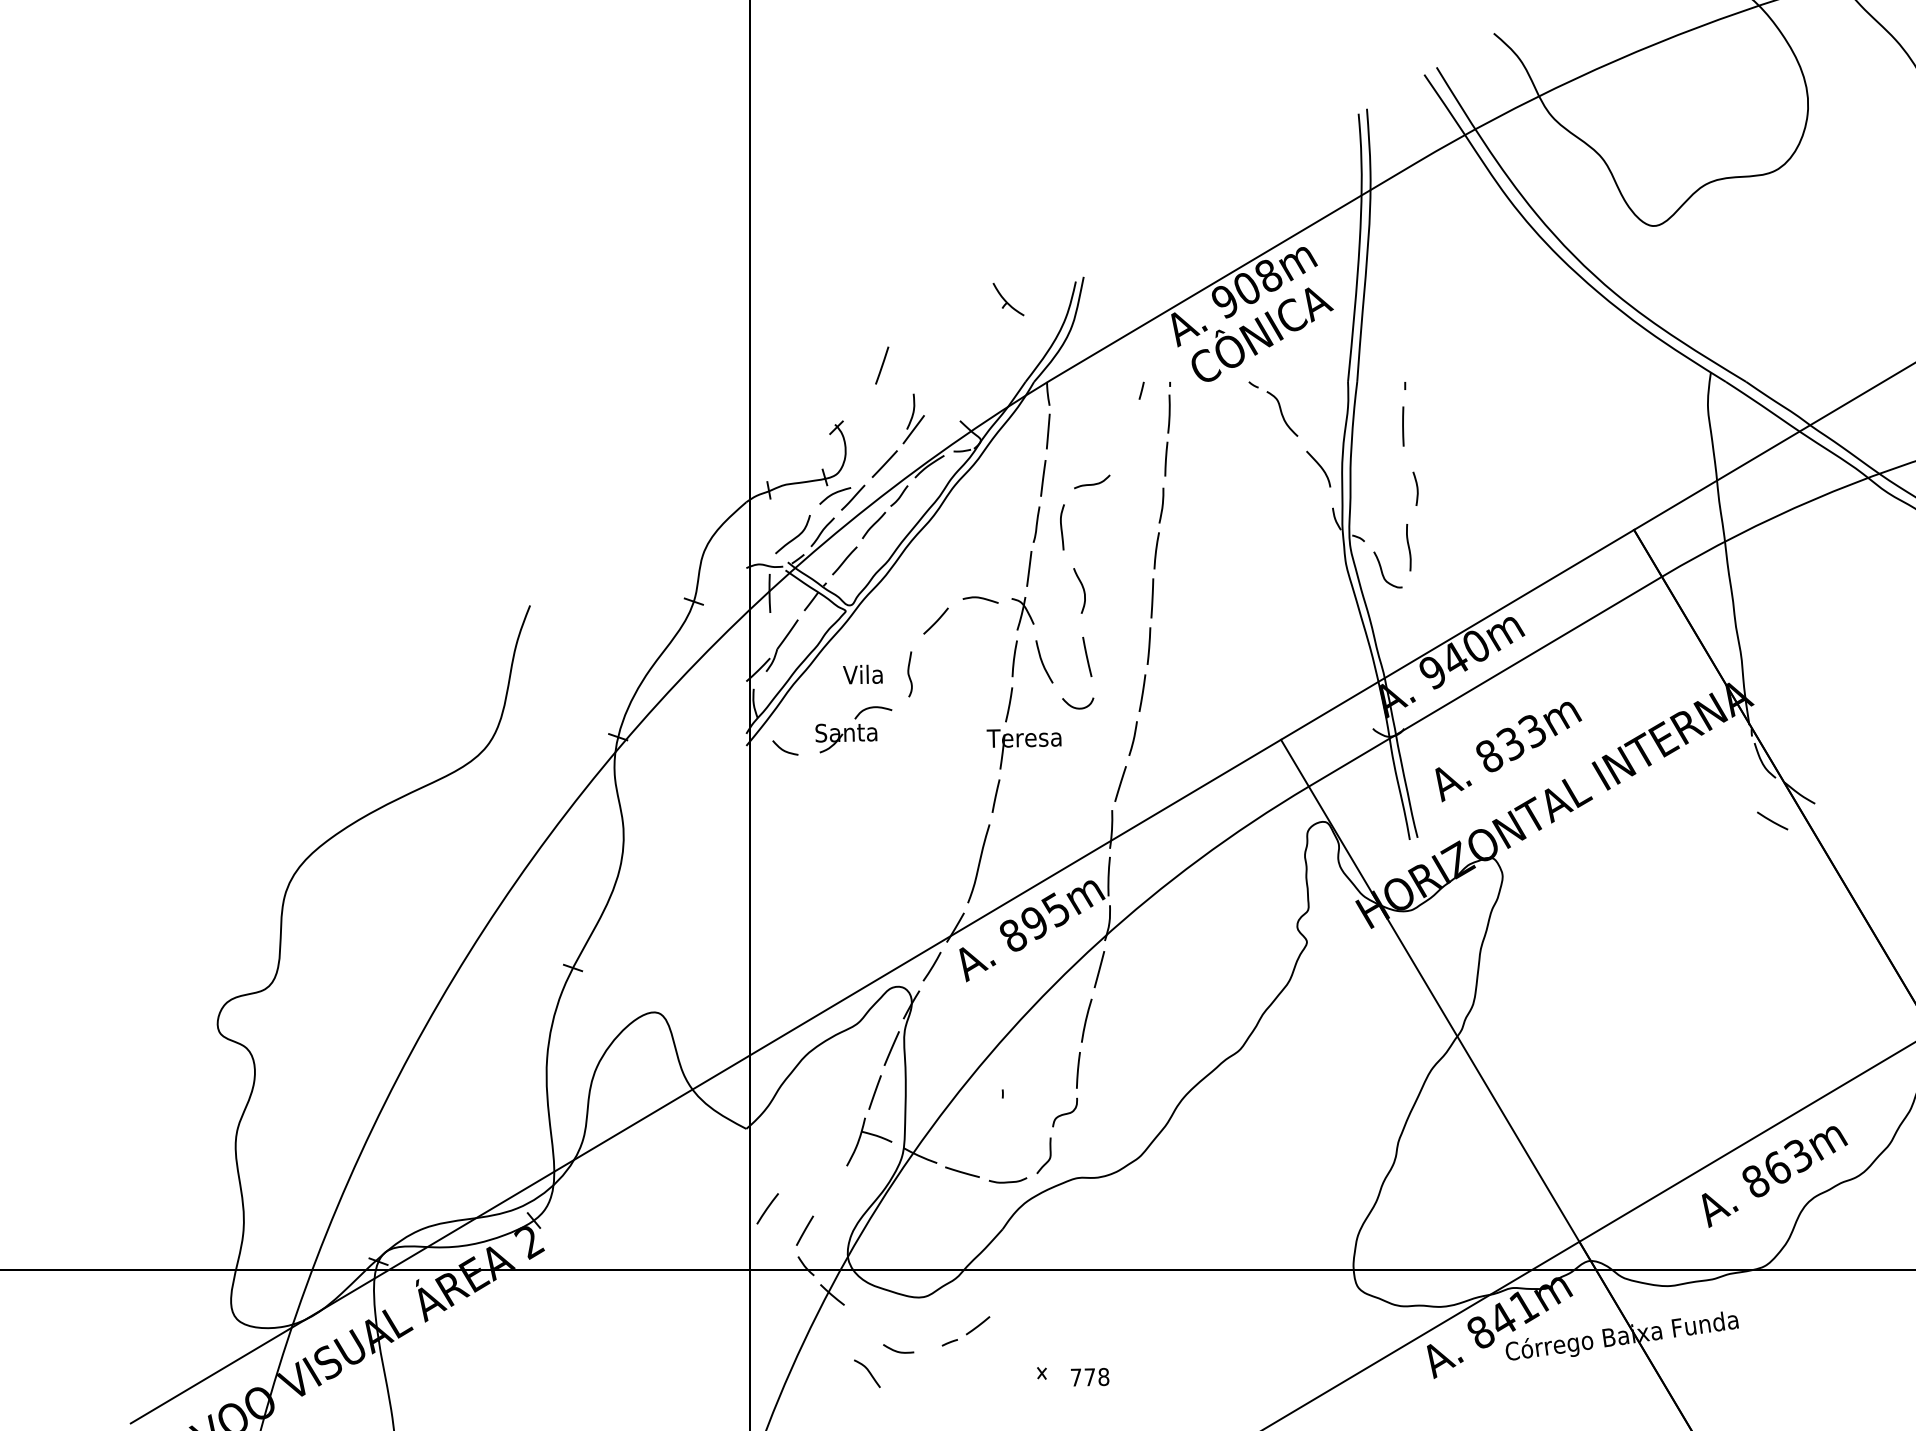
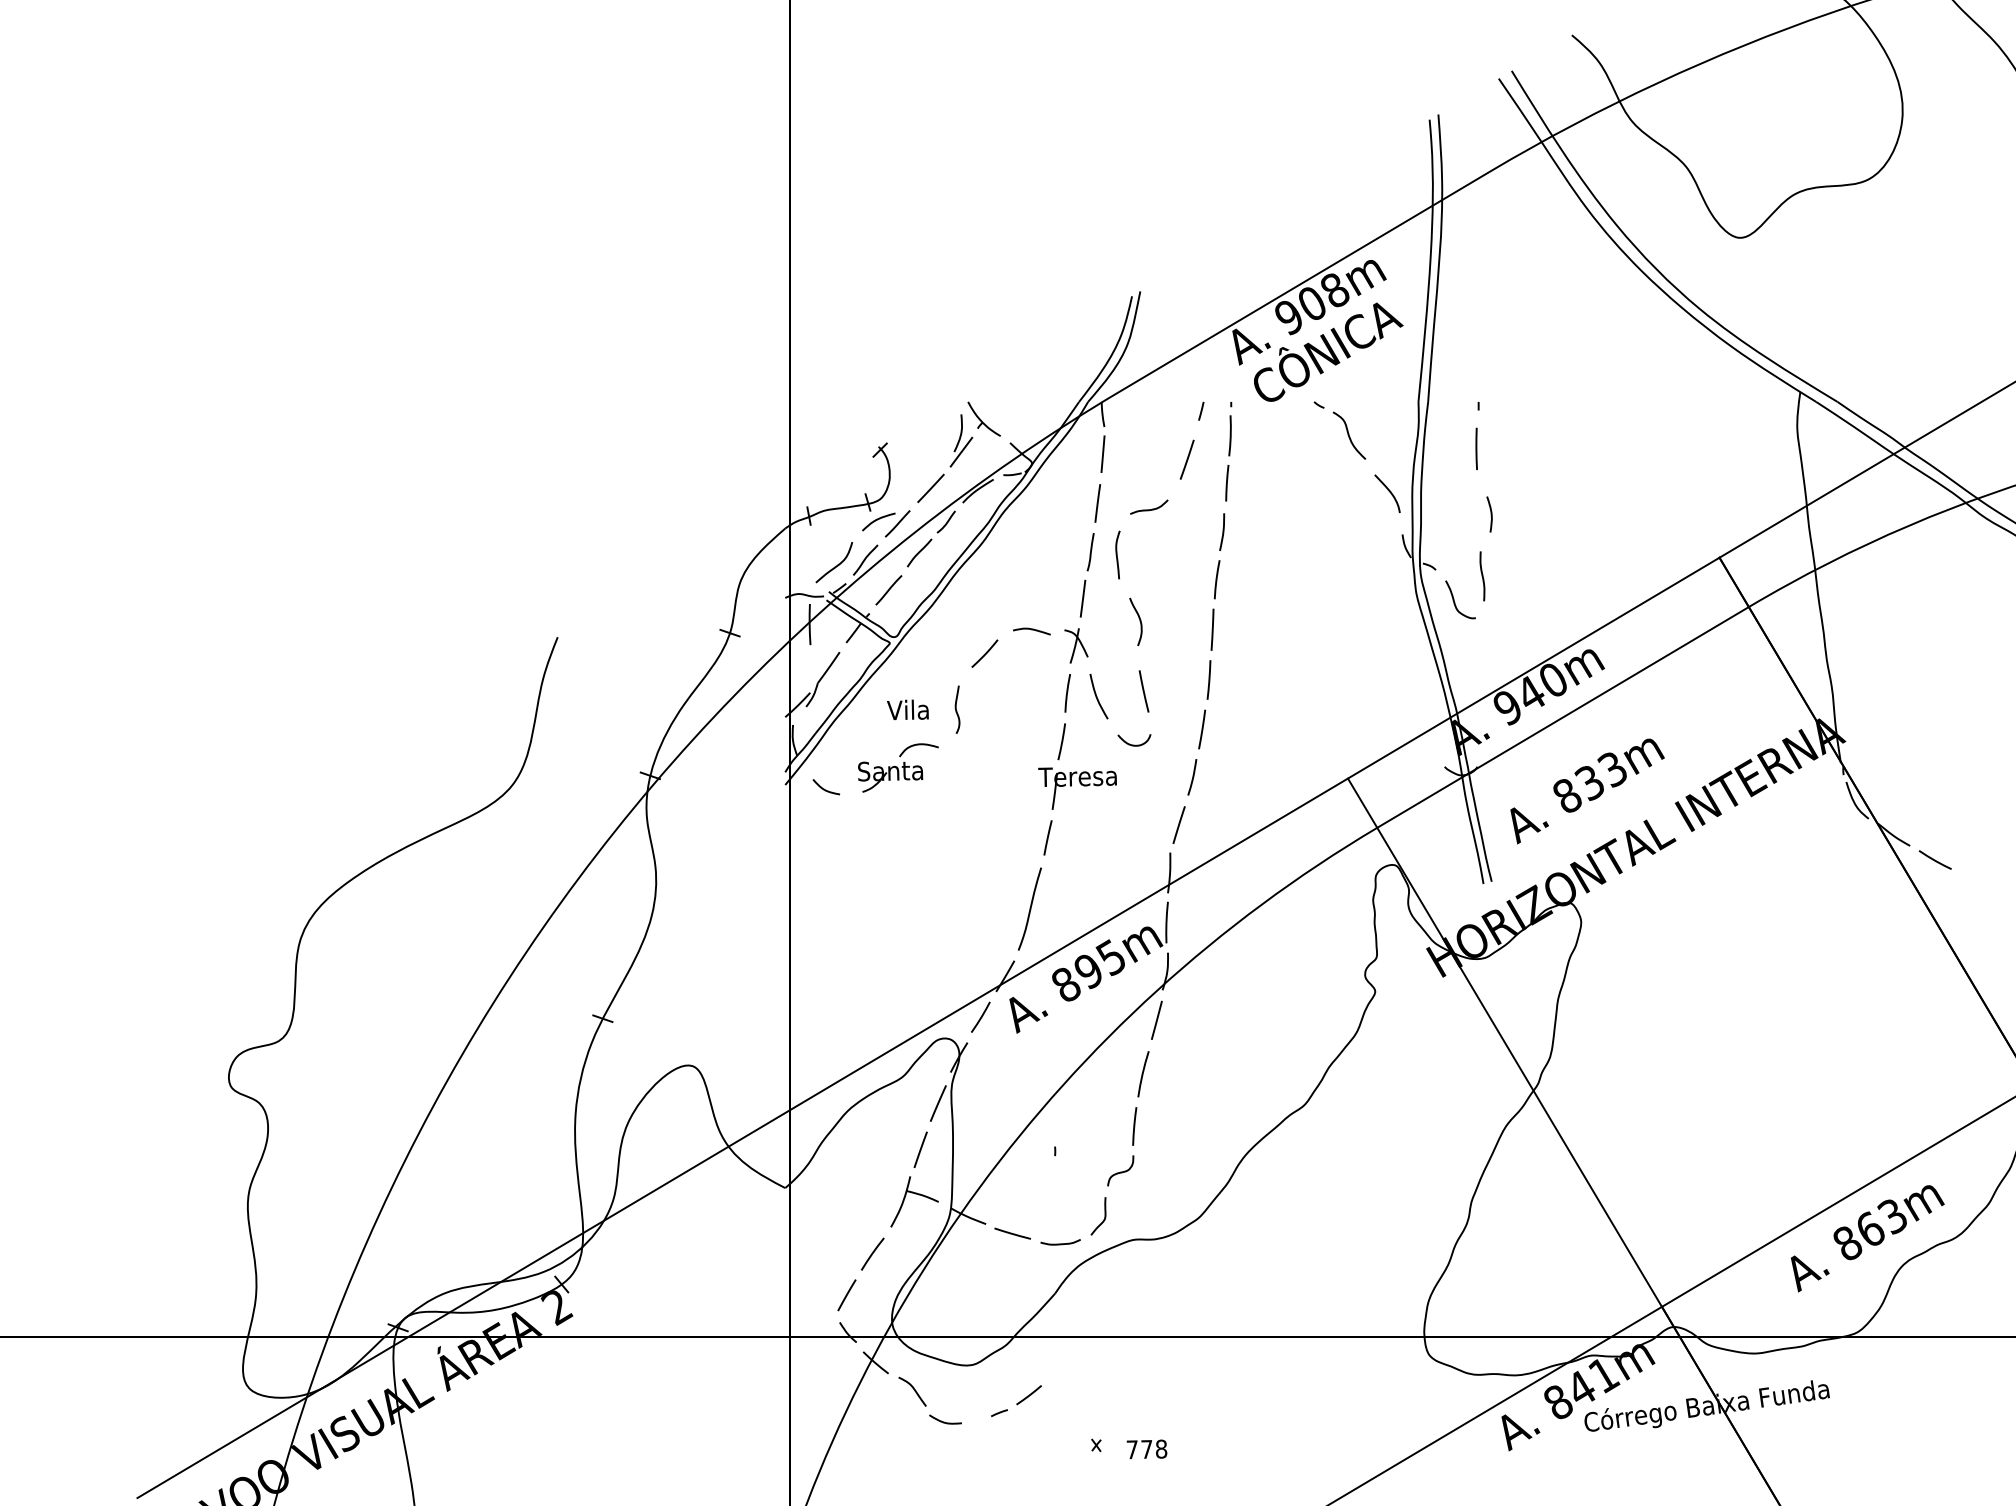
part: (1007, 298) -> (983, 418), moved
line: (881, 365) -> (1186, 459), moved
line: (1771, 820) -> (1934, 859), moved
line: (767, 1208) -> (872, 1253), moved
curve: (869, 1373) -> (914, 1391), moved

